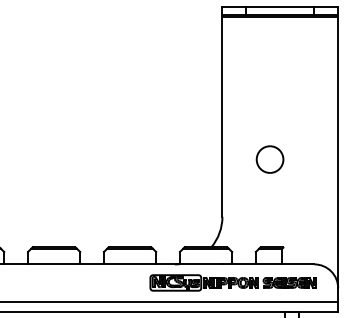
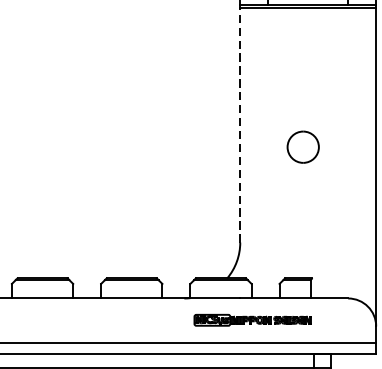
line: (222, 116) -> (240, 124), solid -> dashed
part: (269, 159) -> (302, 147), moved
part: (232, 282) -> (252, 319), size x0.6

